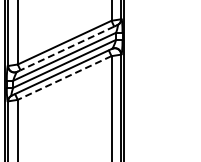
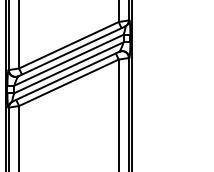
line: (67, 48) -> (71, 51), dashed -> solid
line: (64, 78) -> (68, 83), dashed -> solid

